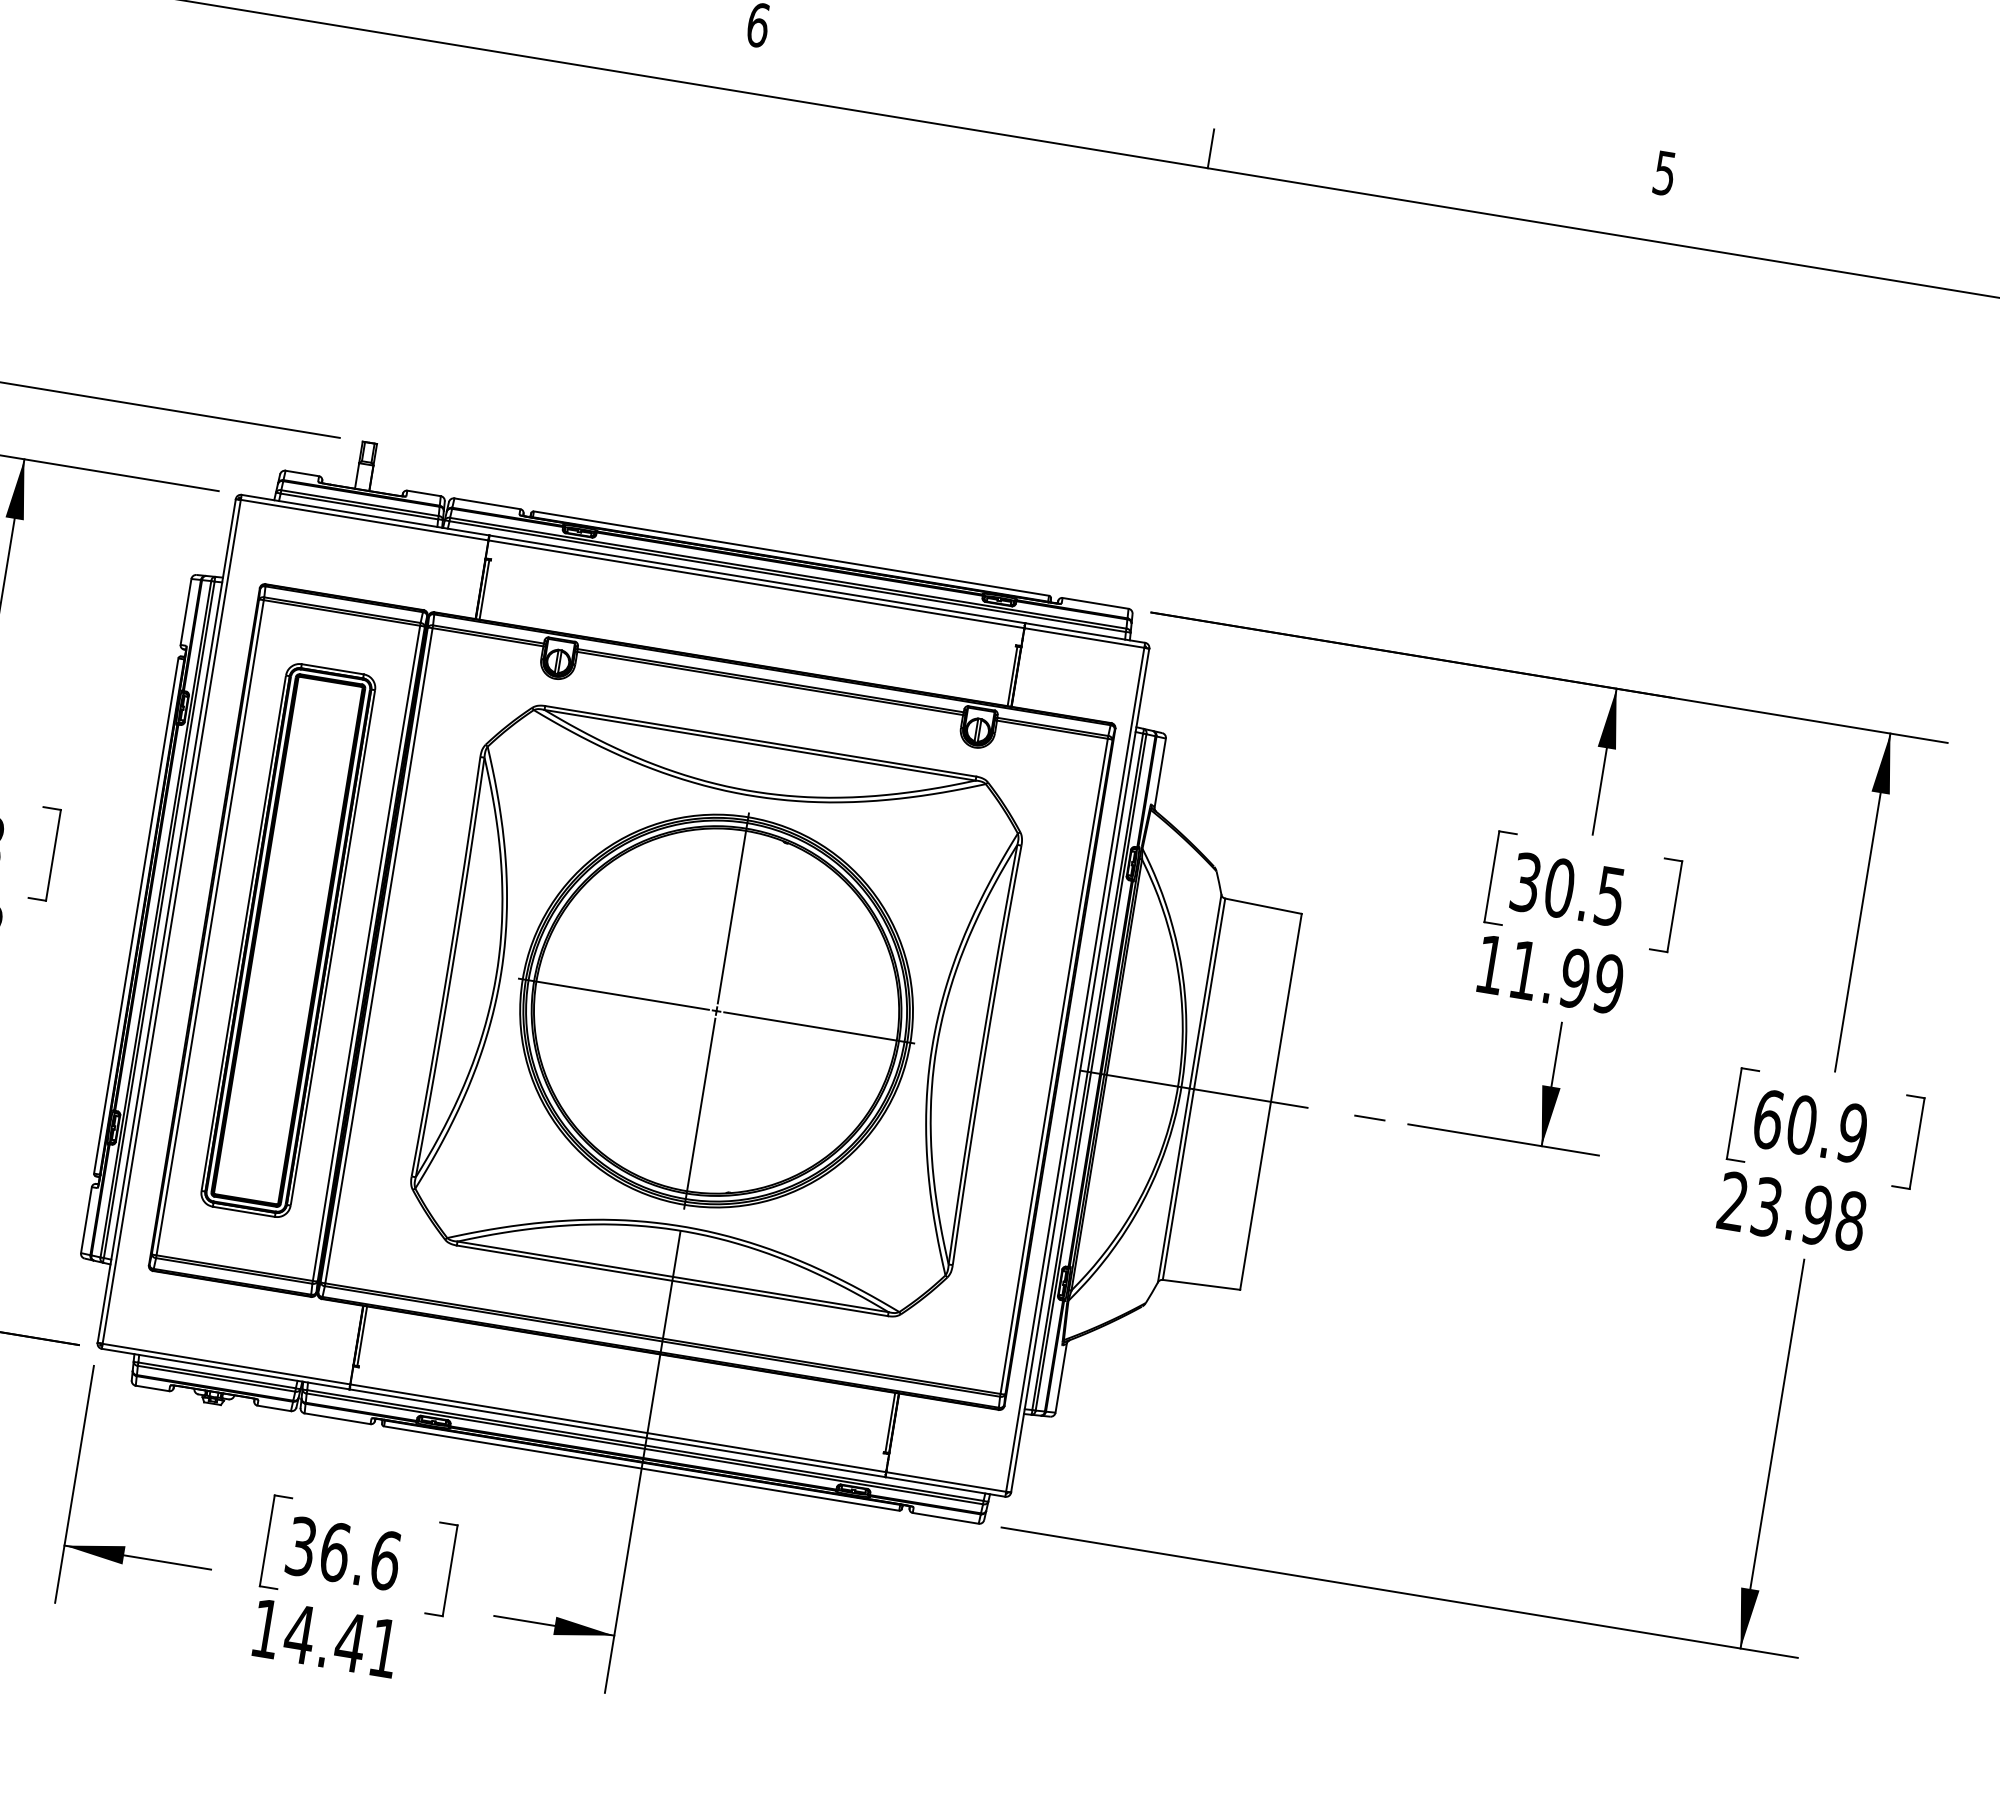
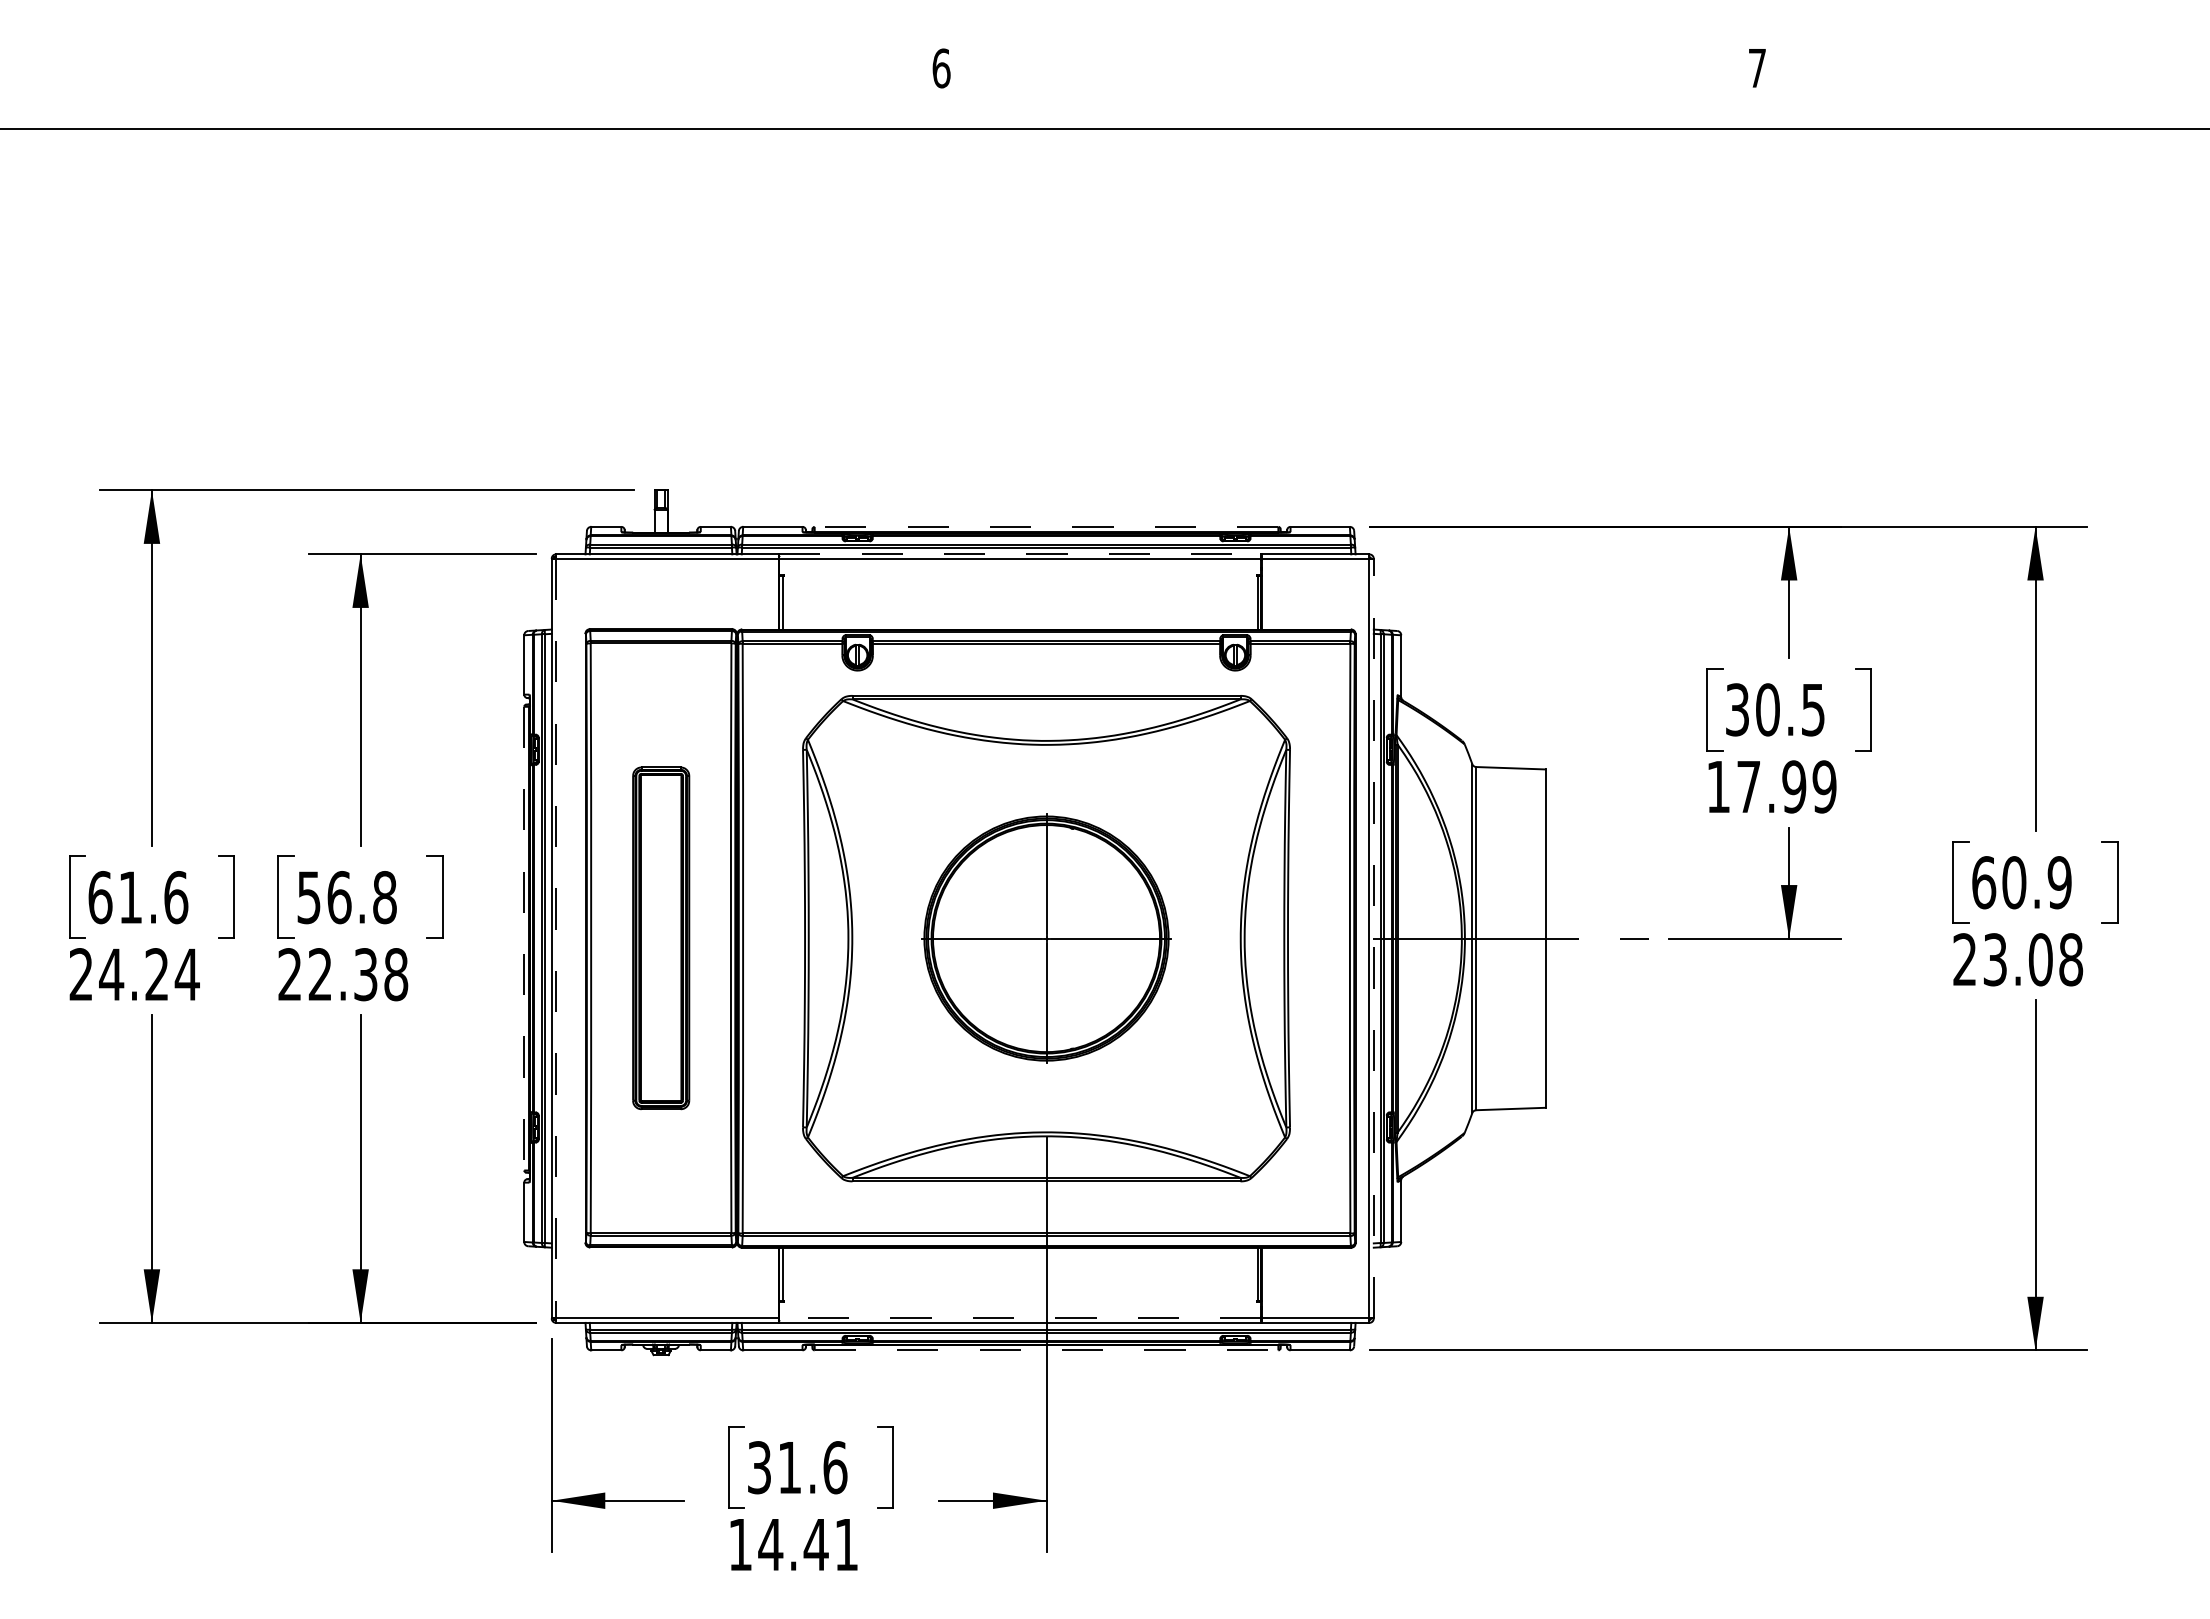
line: (1211, 148) -> (1356, 111), removed
text: (1663, 173) -> (1756, 68), 5 -> 7
line: (791, 553) -> (1046, 526), solid -> dashed
line: (757, 579) -> (1020, 554), solid -> dashed
line: (136, 915) -> (524, 938), solid -> dashed
line: (172, 921) -> (556, 938), solid -> dashed
part: (288, 940) -> (661, 938), size x0.7
text: (1524, 969) -> (1748, 786), 11.99 -> 17.99
part: (716, 1010) -> (1046, 938), size x0.7
line: (1079, 1070) -> (1373, 938), solid -> dashed
text: (1817, 1215) -> (2040, 959), 23.98 -> 23.08
line: (617, 1428) -> (1019, 1318), solid -> dashed
line: (641, 1468) -> (1046, 1350), solid -> dashed
text: (335, 1552) -> (790, 1467), 36.6 -> 31.6

